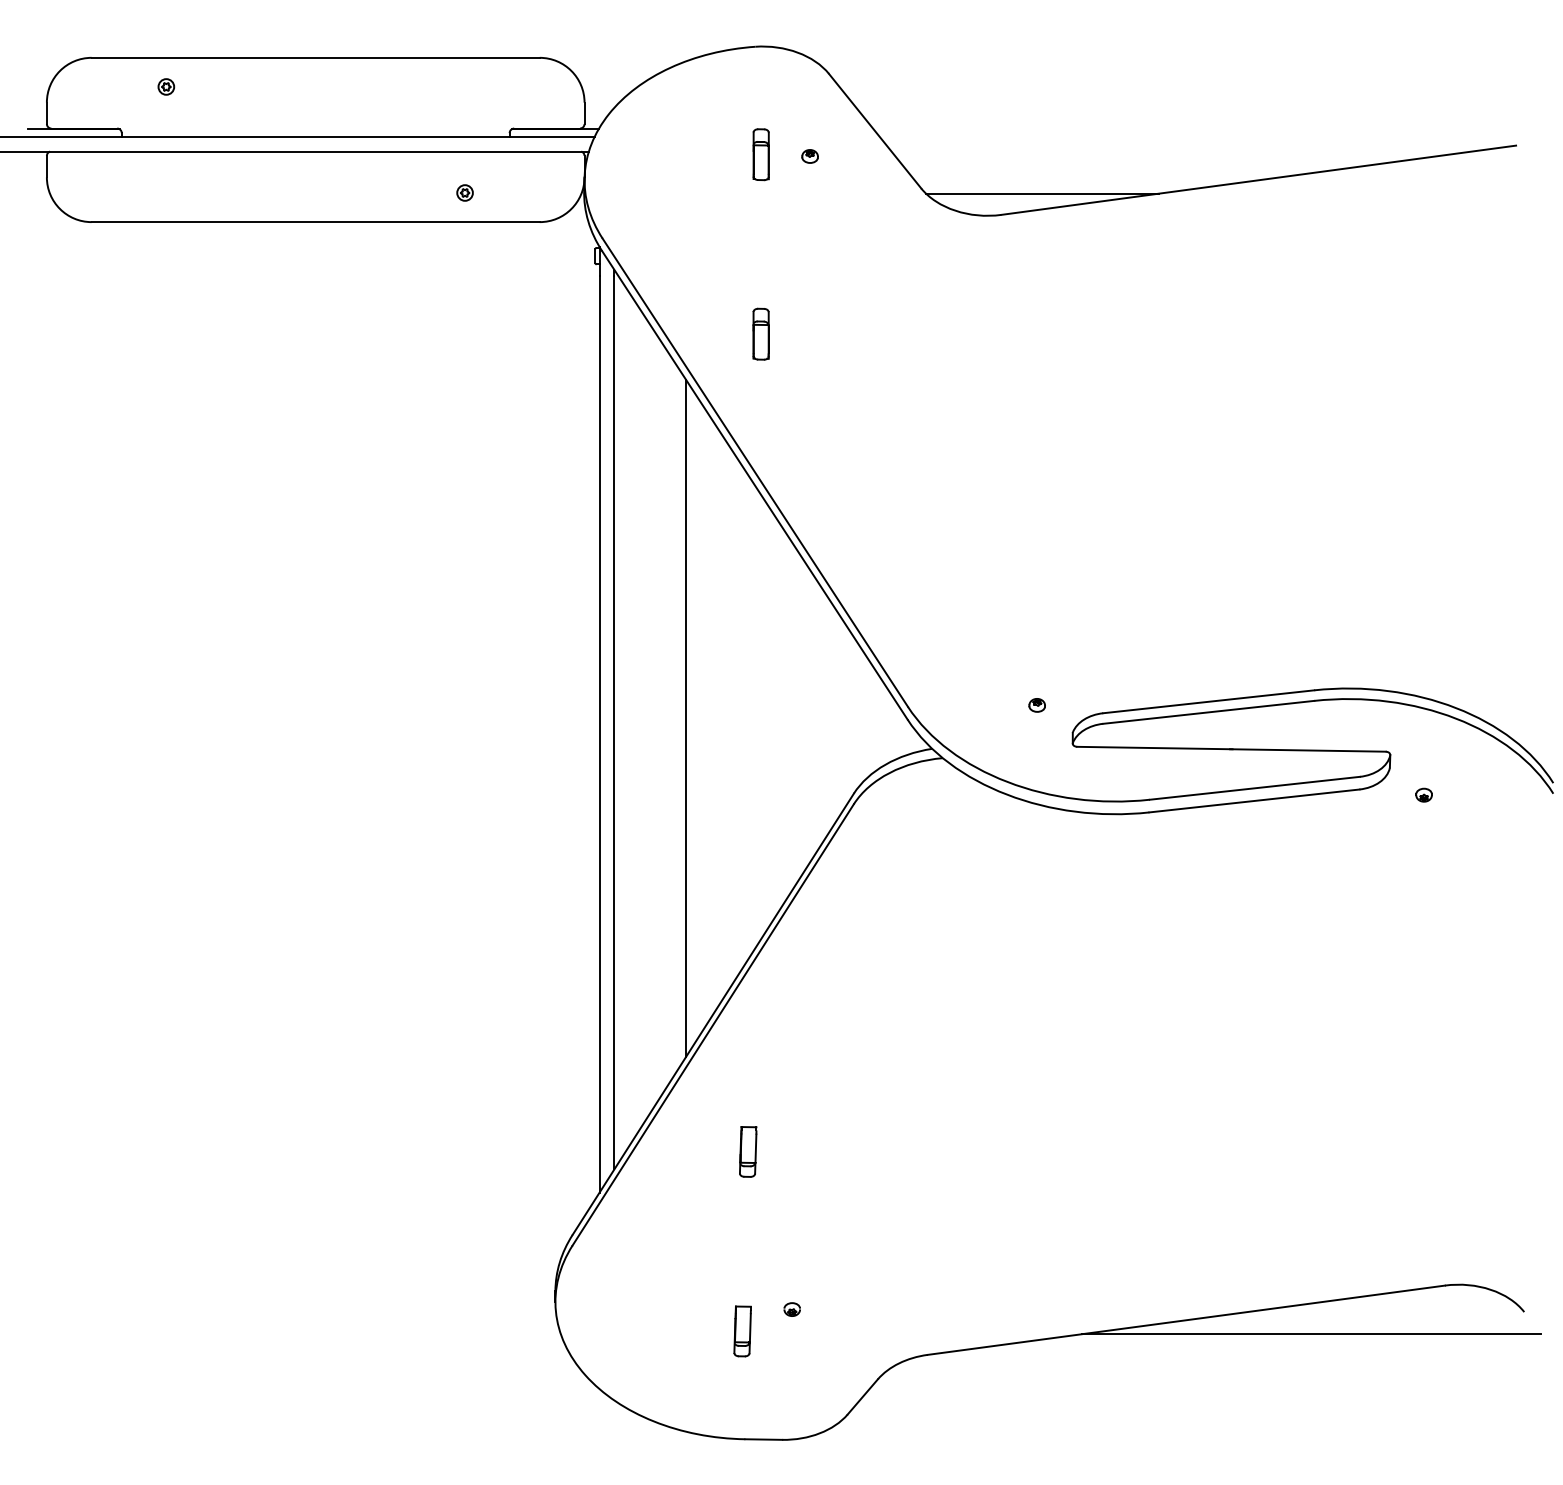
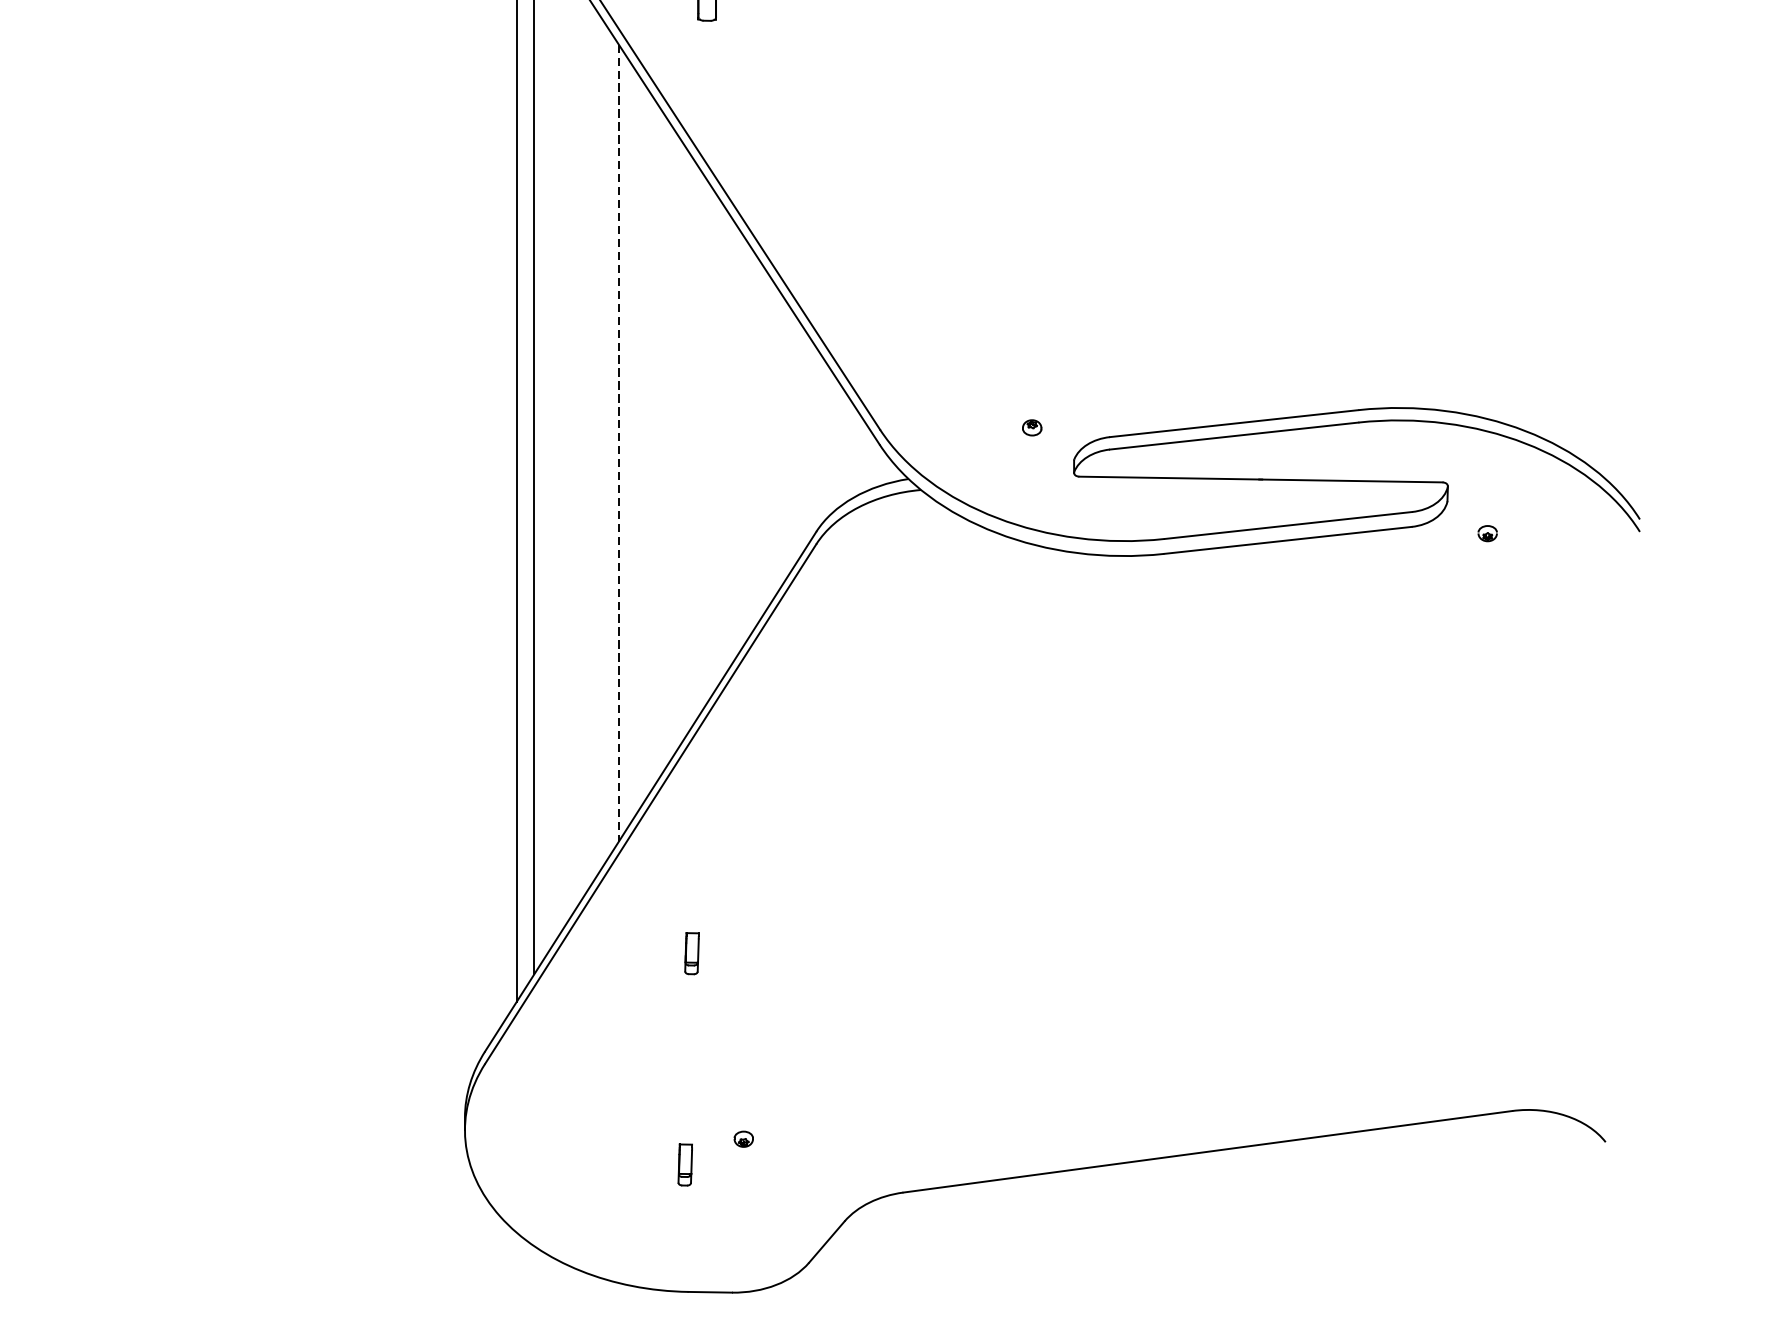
line: (686, 718) -> (619, 443), solid -> dashed
part: (748, 1151) -> (692, 953), size x0.7
part: (742, 1331) -> (685, 1165), size x0.7
line: (1311, 1334) -> (1355, 1168), removed

